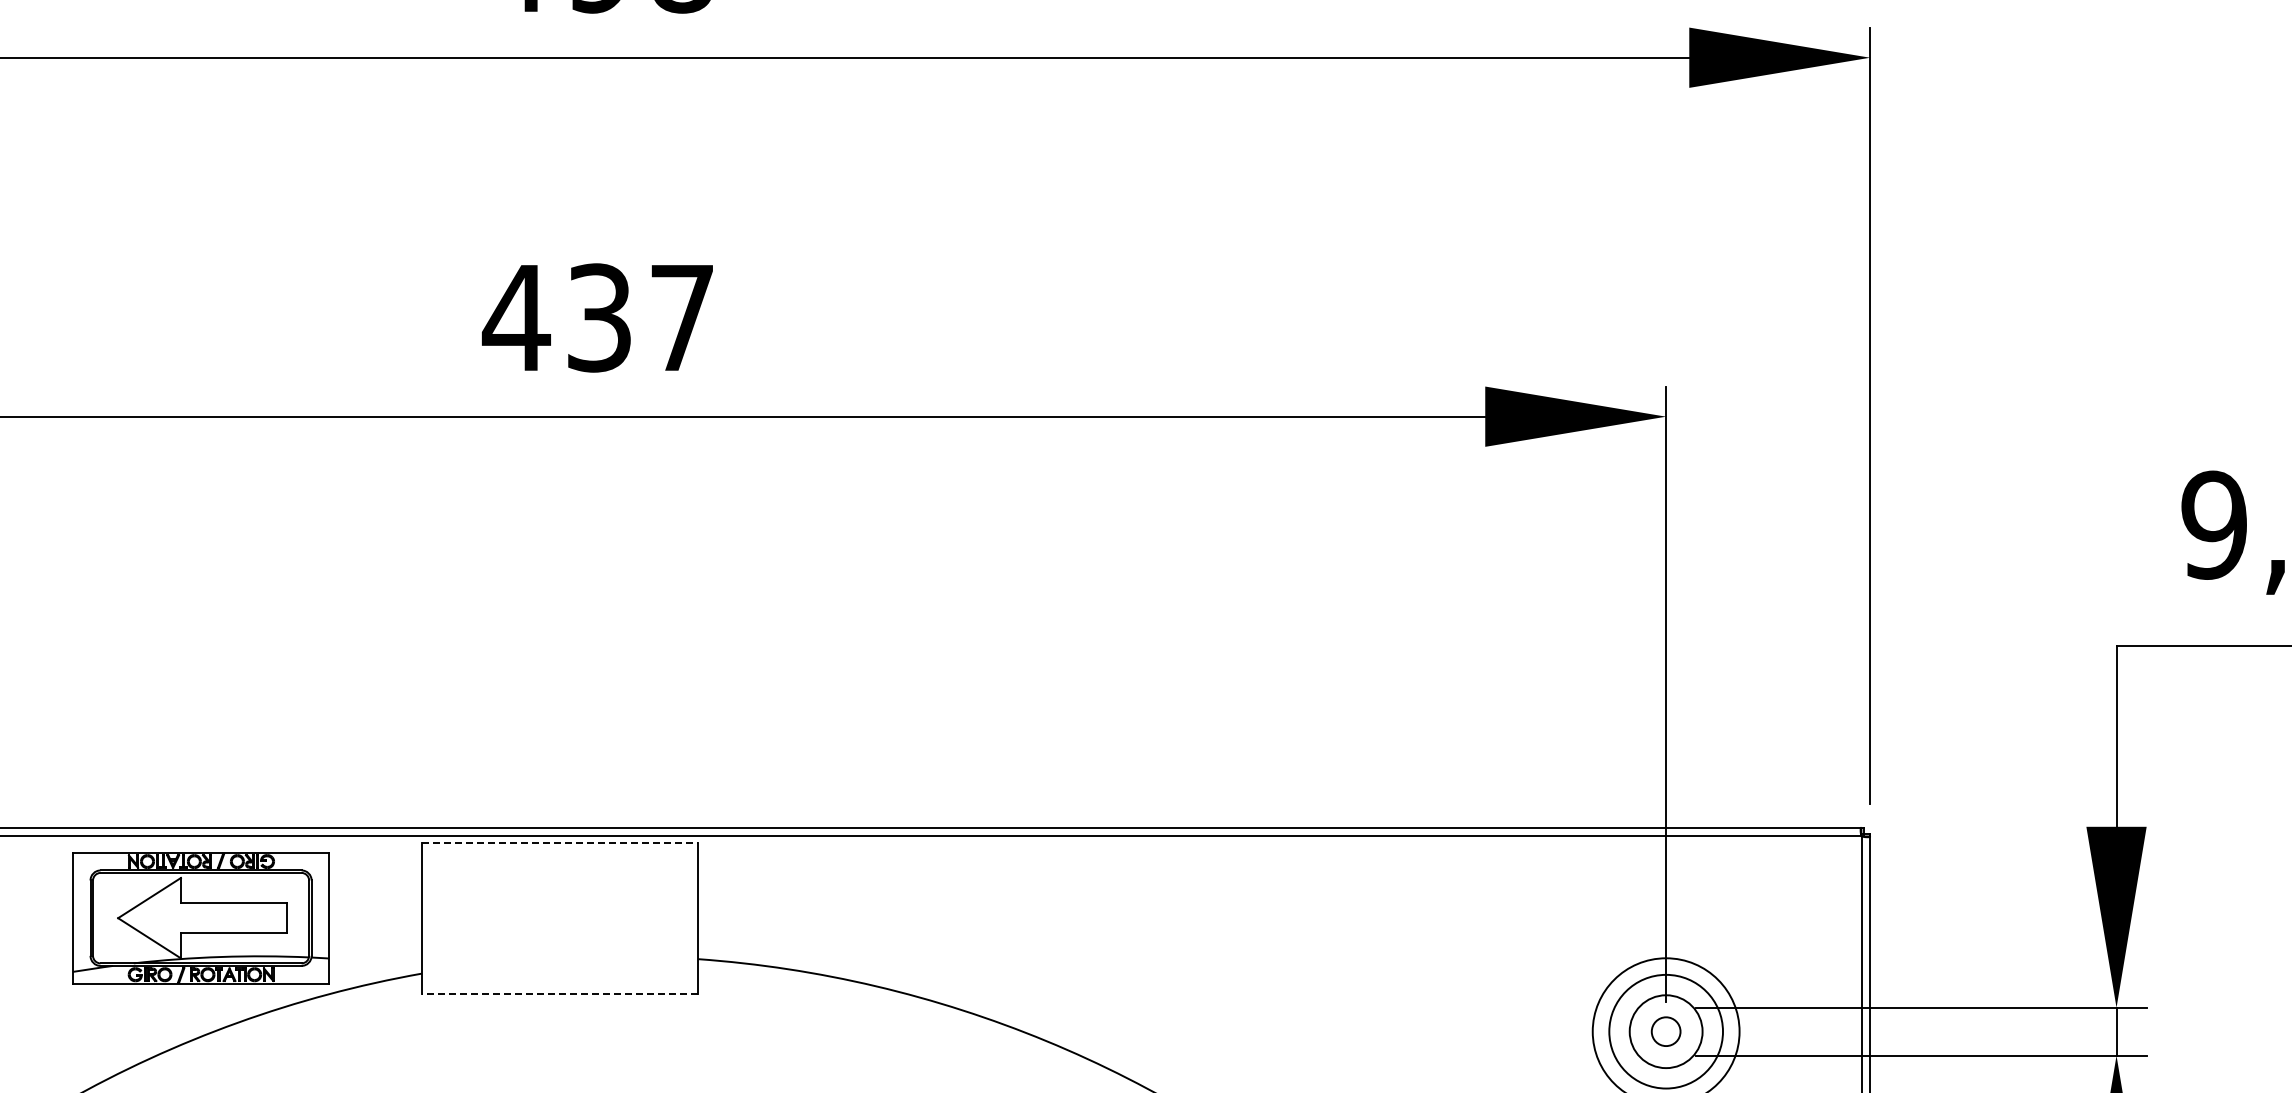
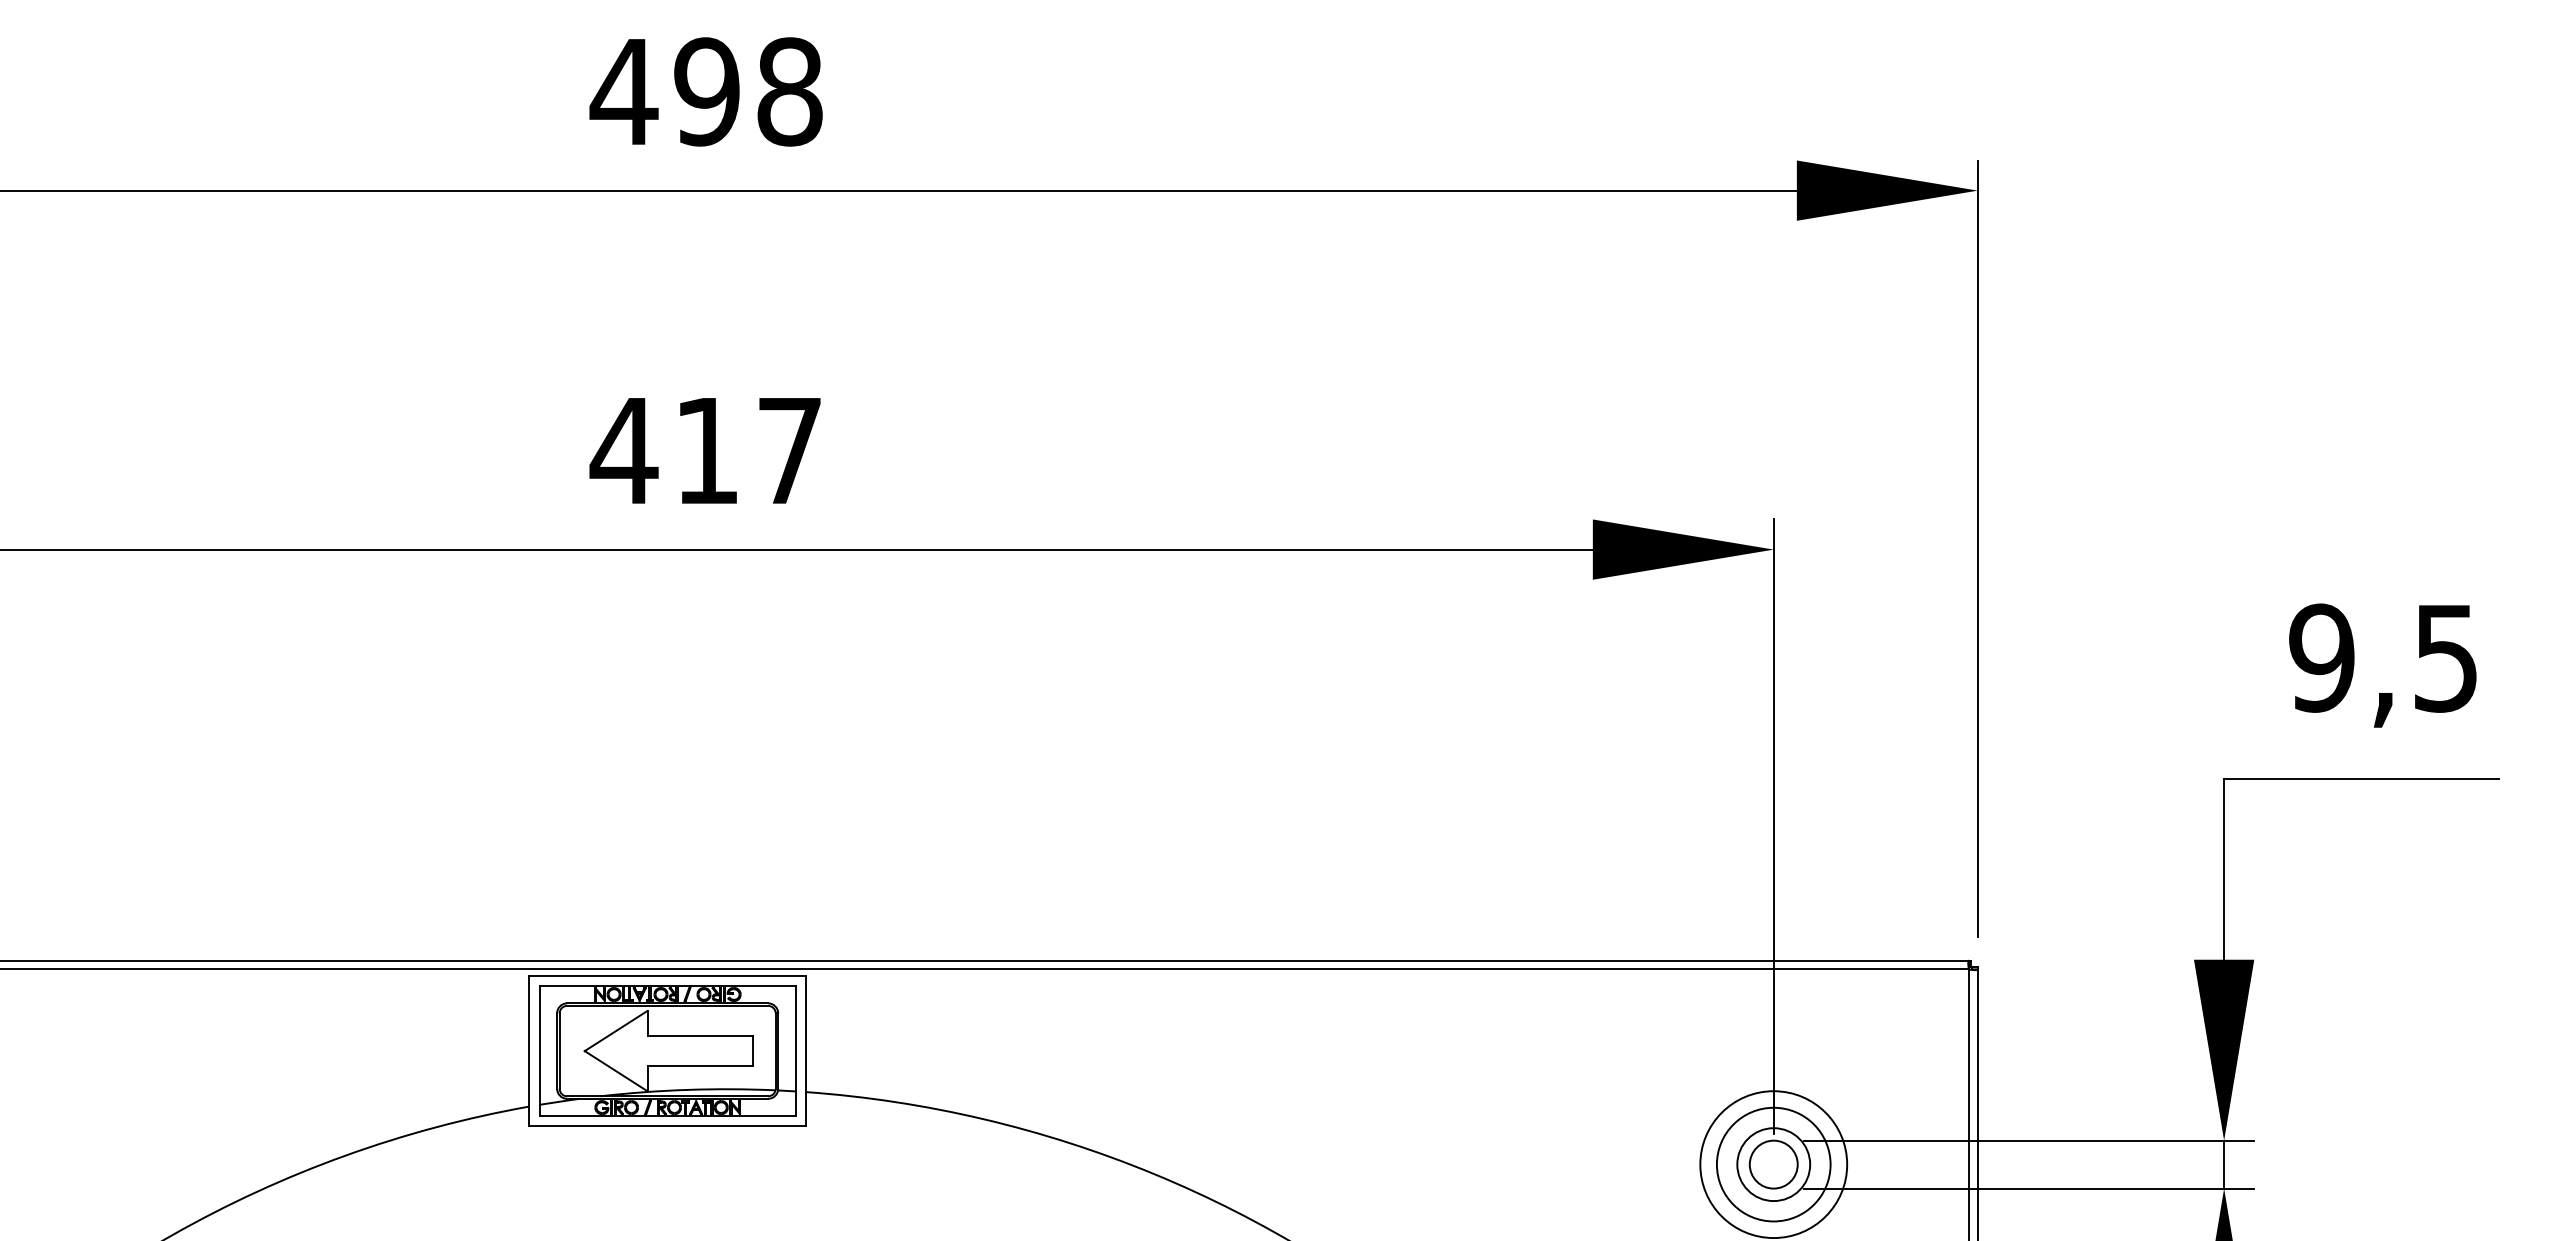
text: (598, 317) -> (706, 450), 437 -> 417
line: (560, 842) -> (668, 975), dashed -> solid
part: (200, 917) -> (667, 1050), moved
line: (559, 993) -> (667, 1126), dashed -> solid
circle: (1665, 1031) -> (1773, 1164), size x1.67

